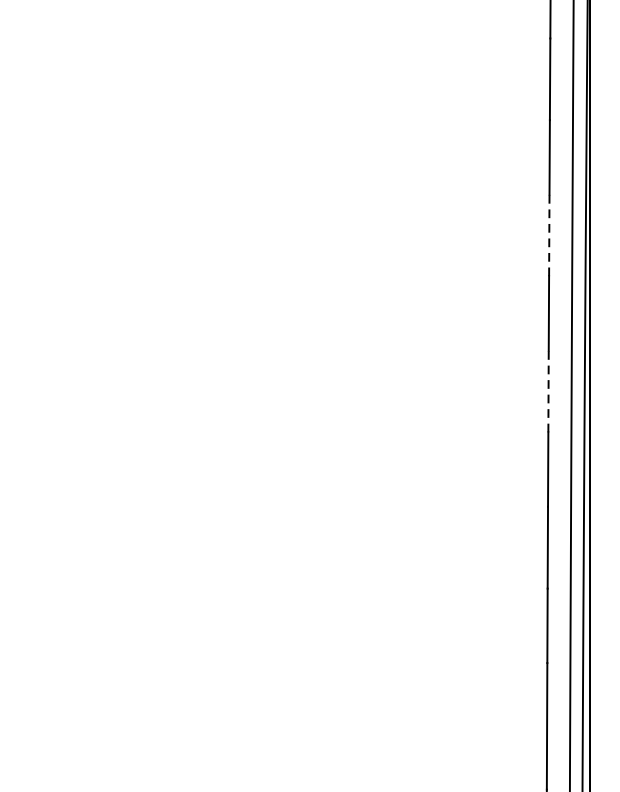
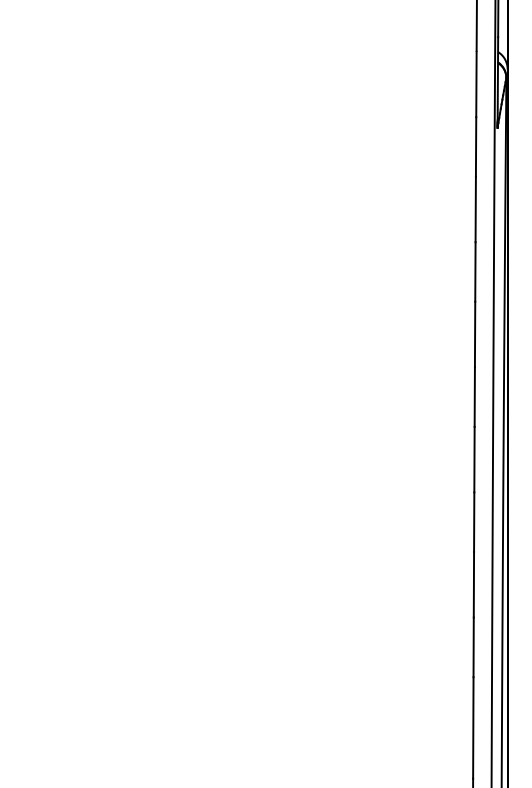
line: (549, 235) -> (475, 334), dashed -> solid
line: (548, 391) -> (474, 459), dashed -> solid

